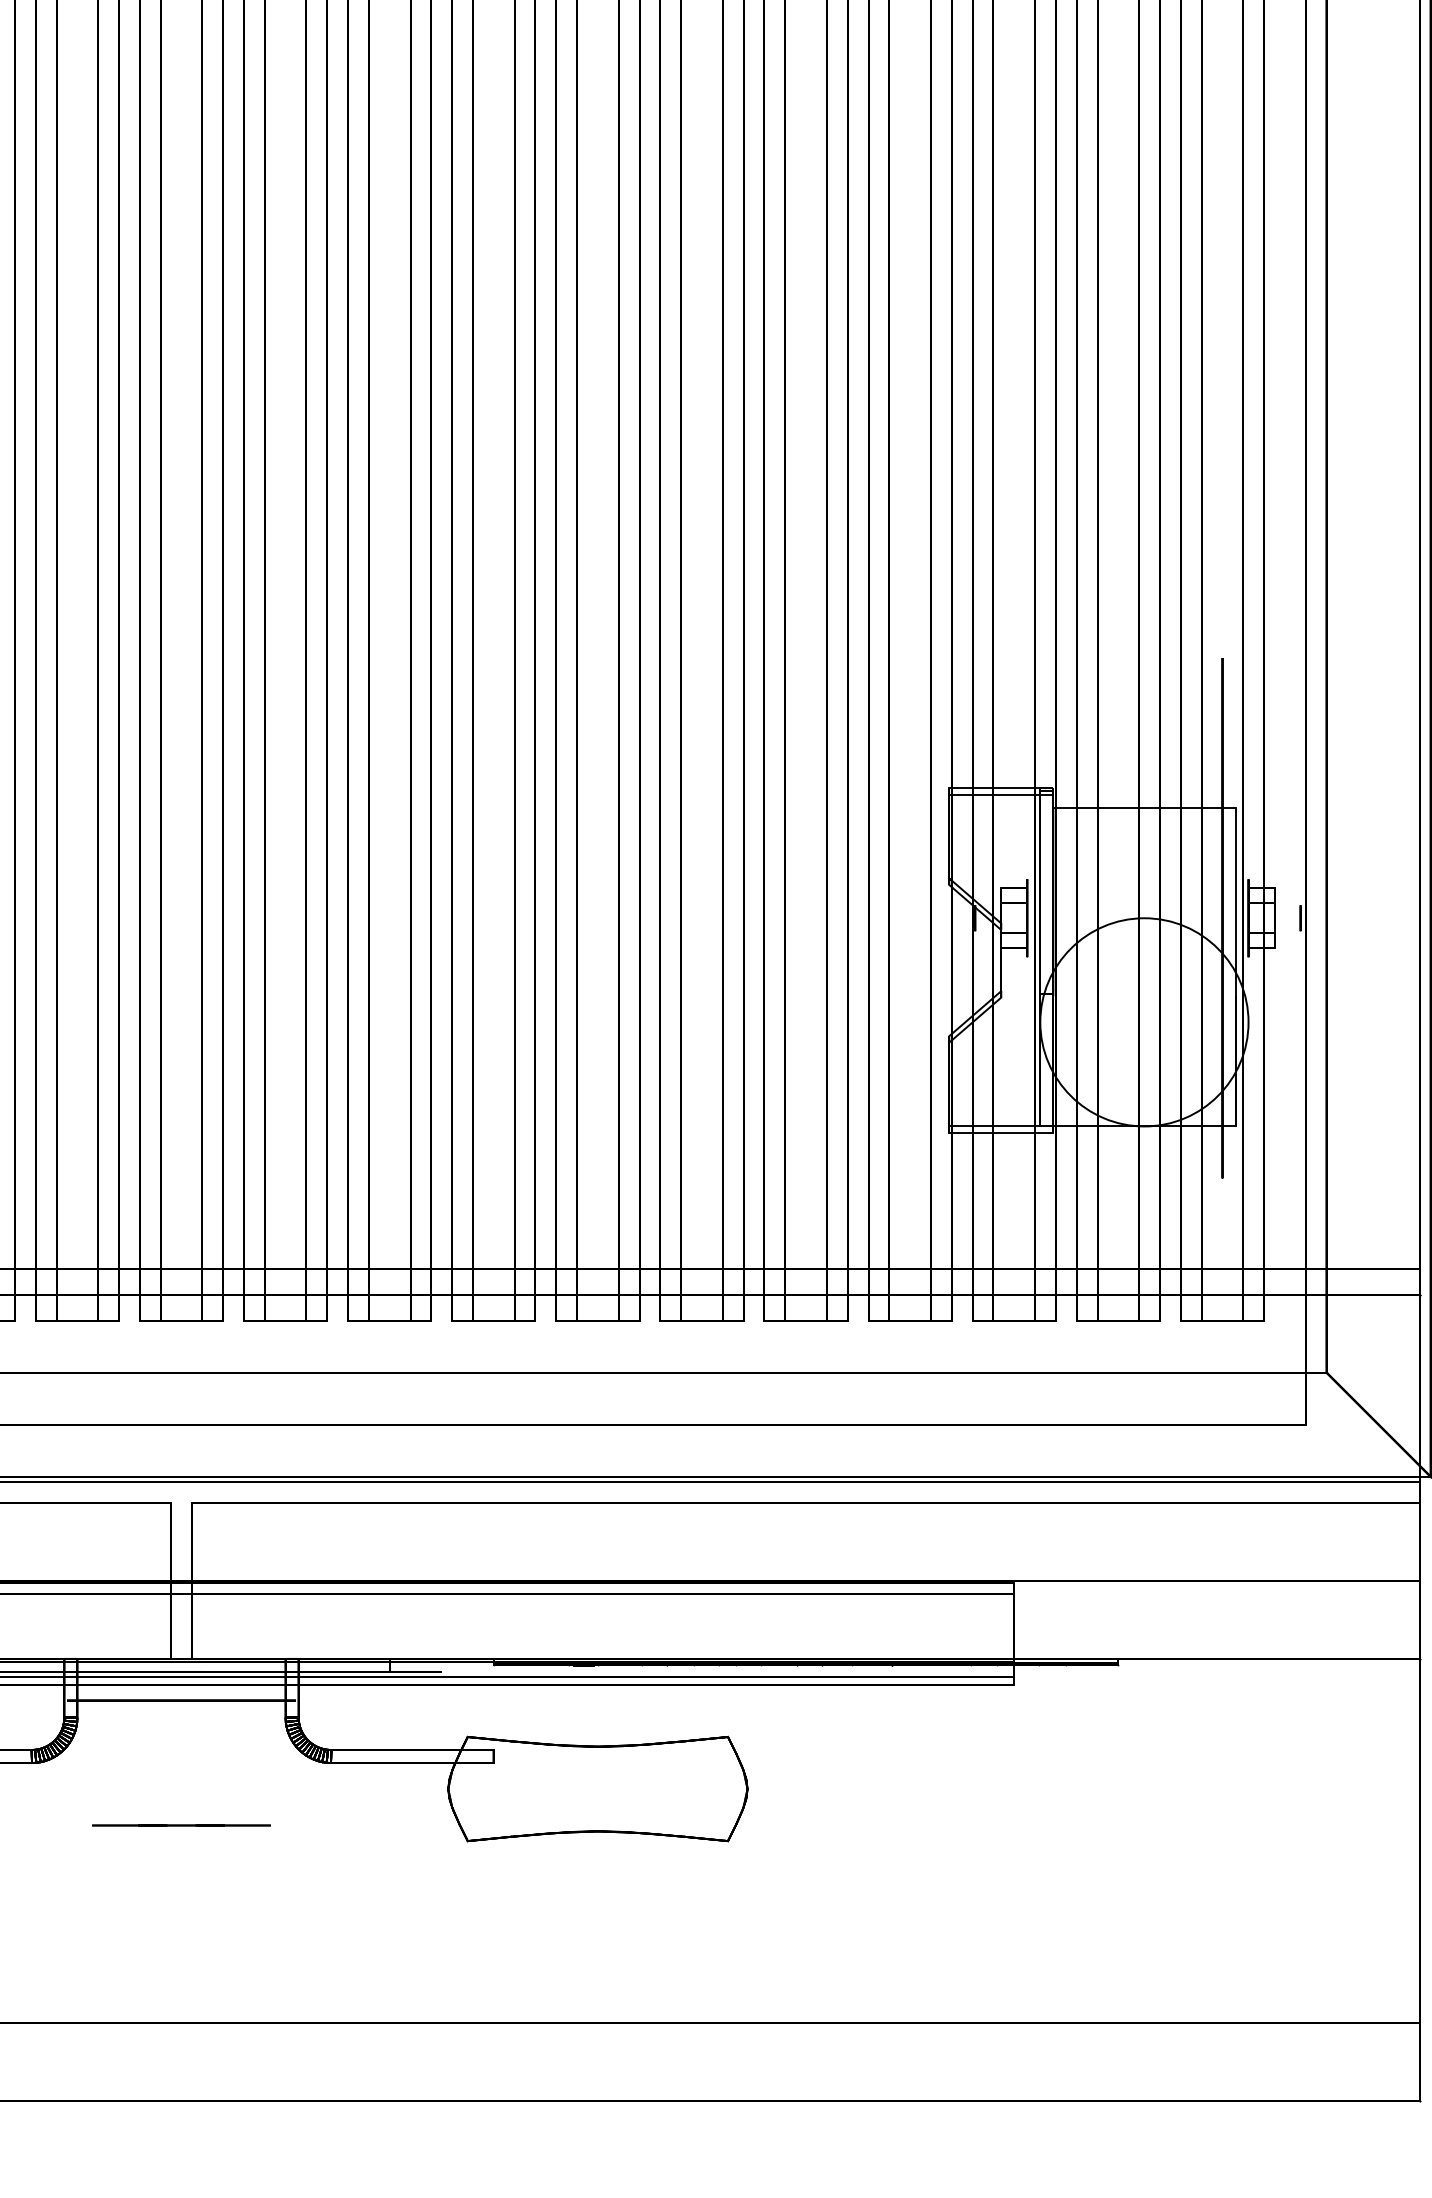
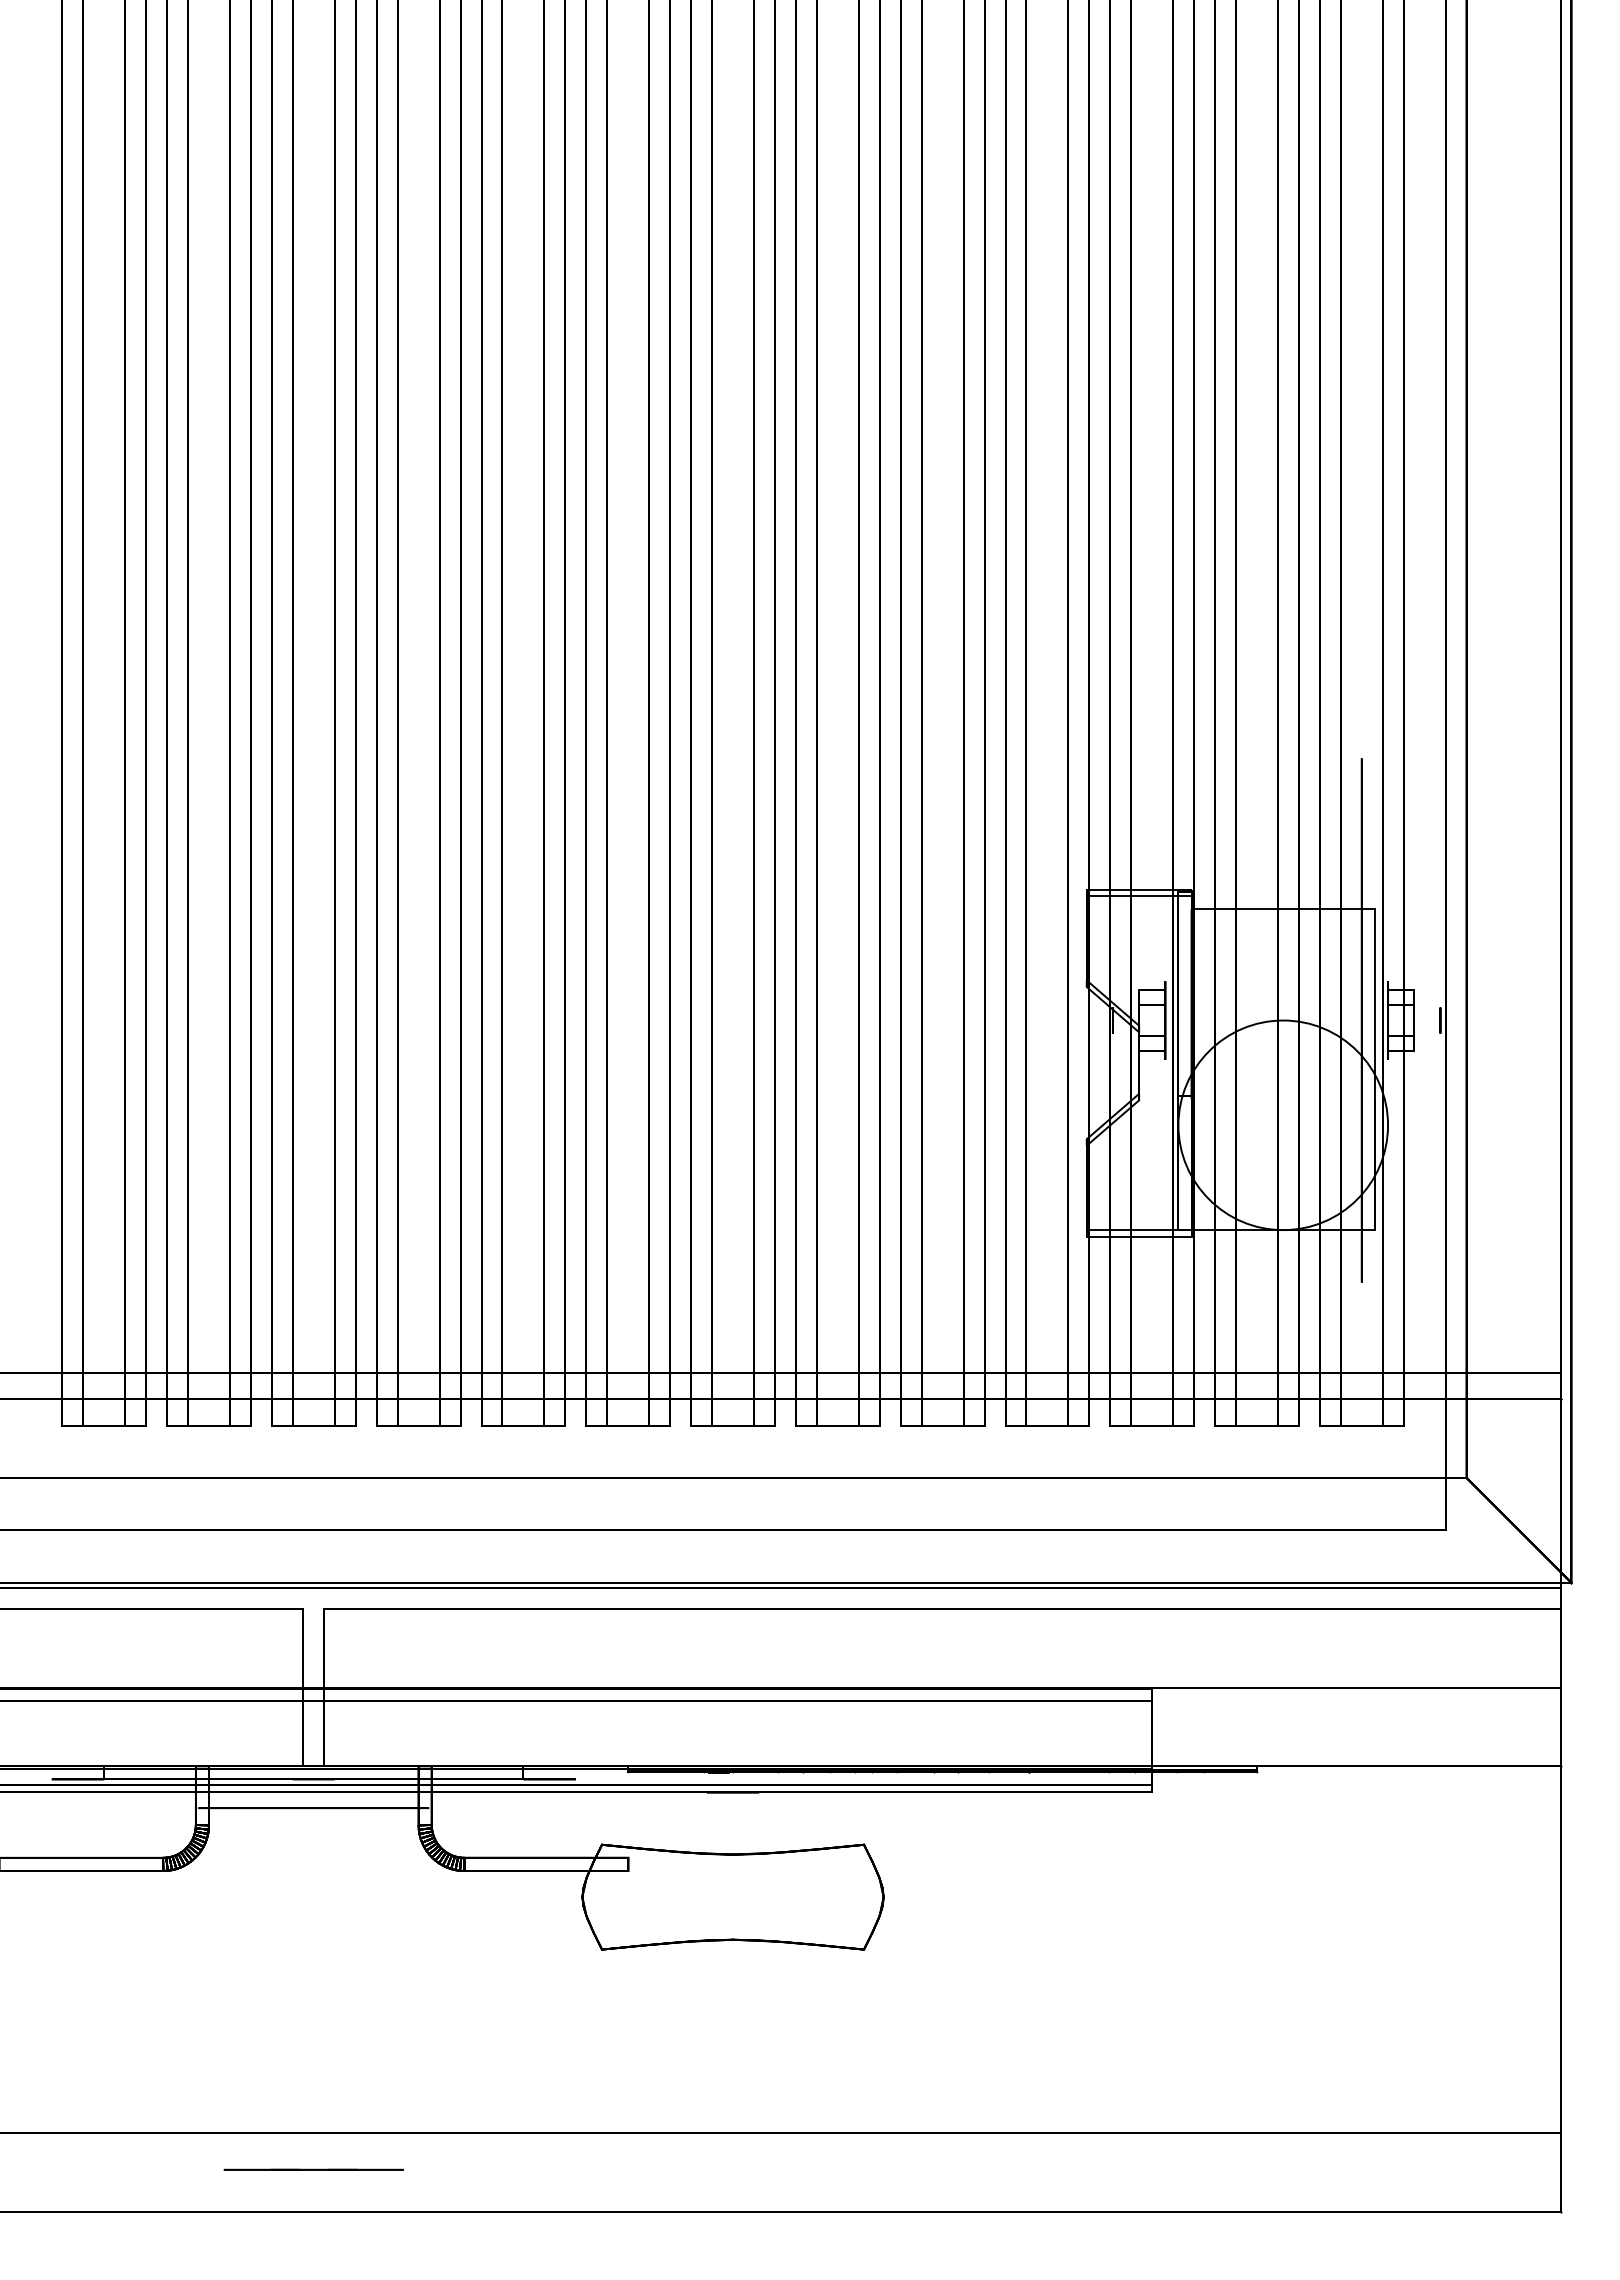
line: (181, 1825) -> (313, 2169), moved

